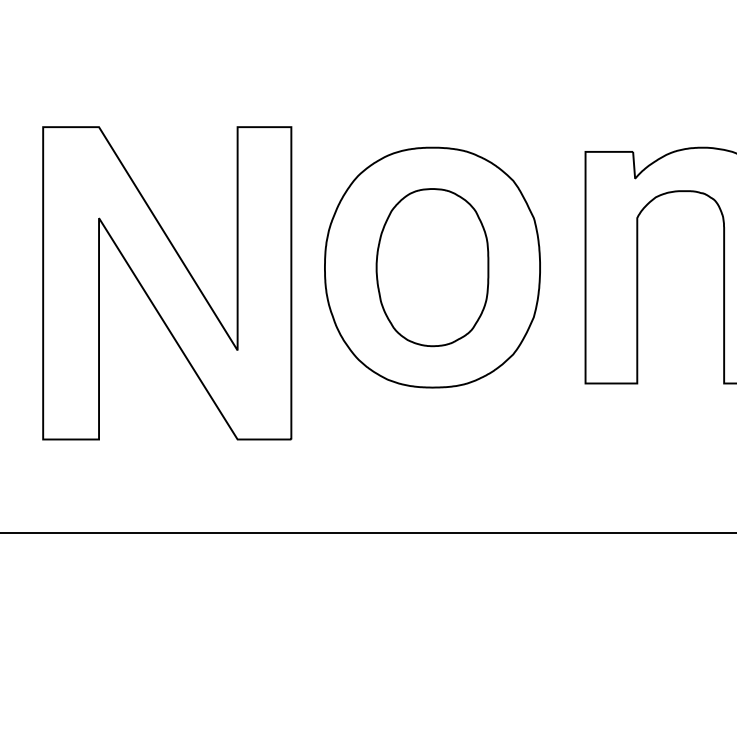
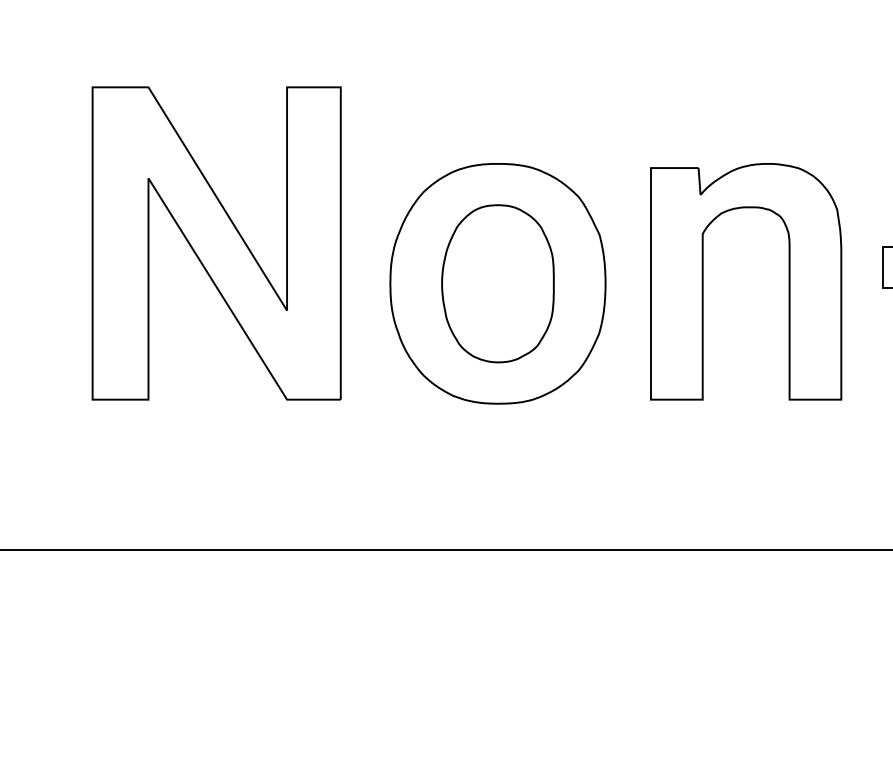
part: (167, 283) -> (216, 243), moved

